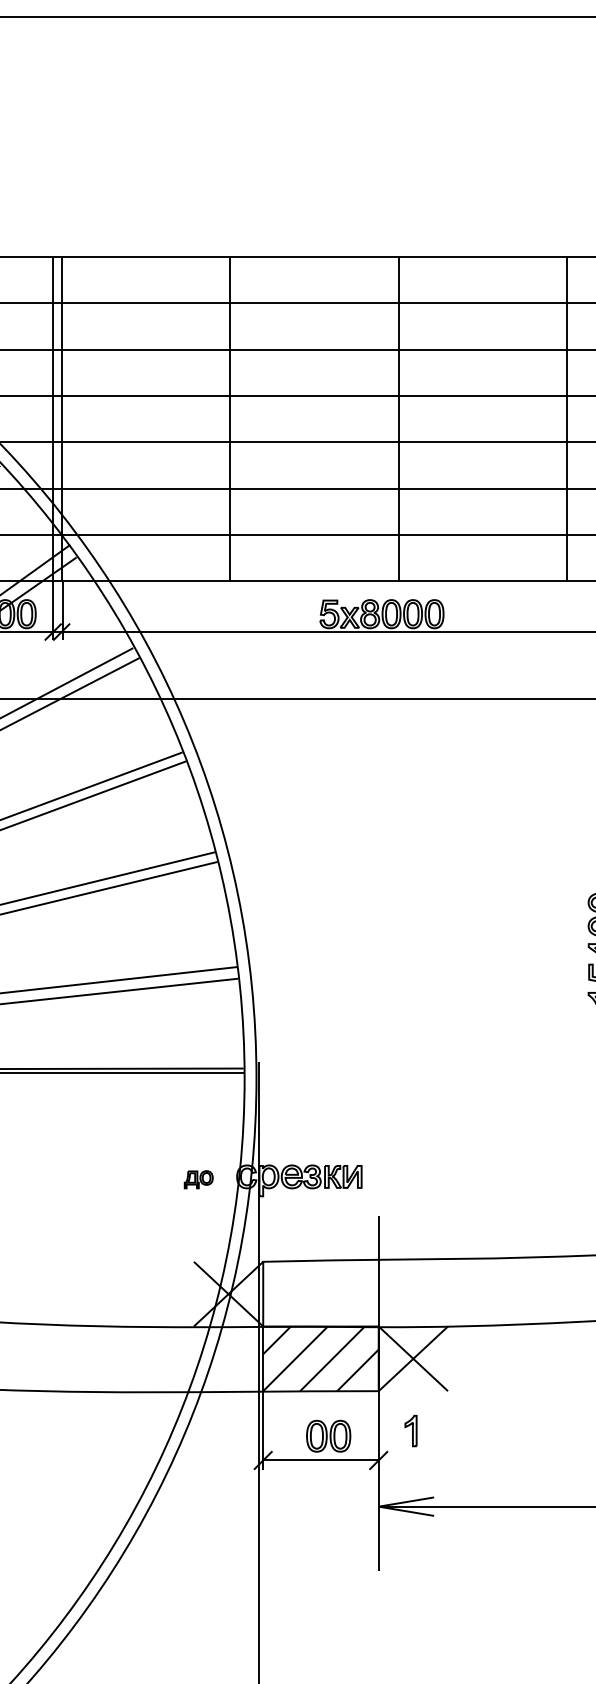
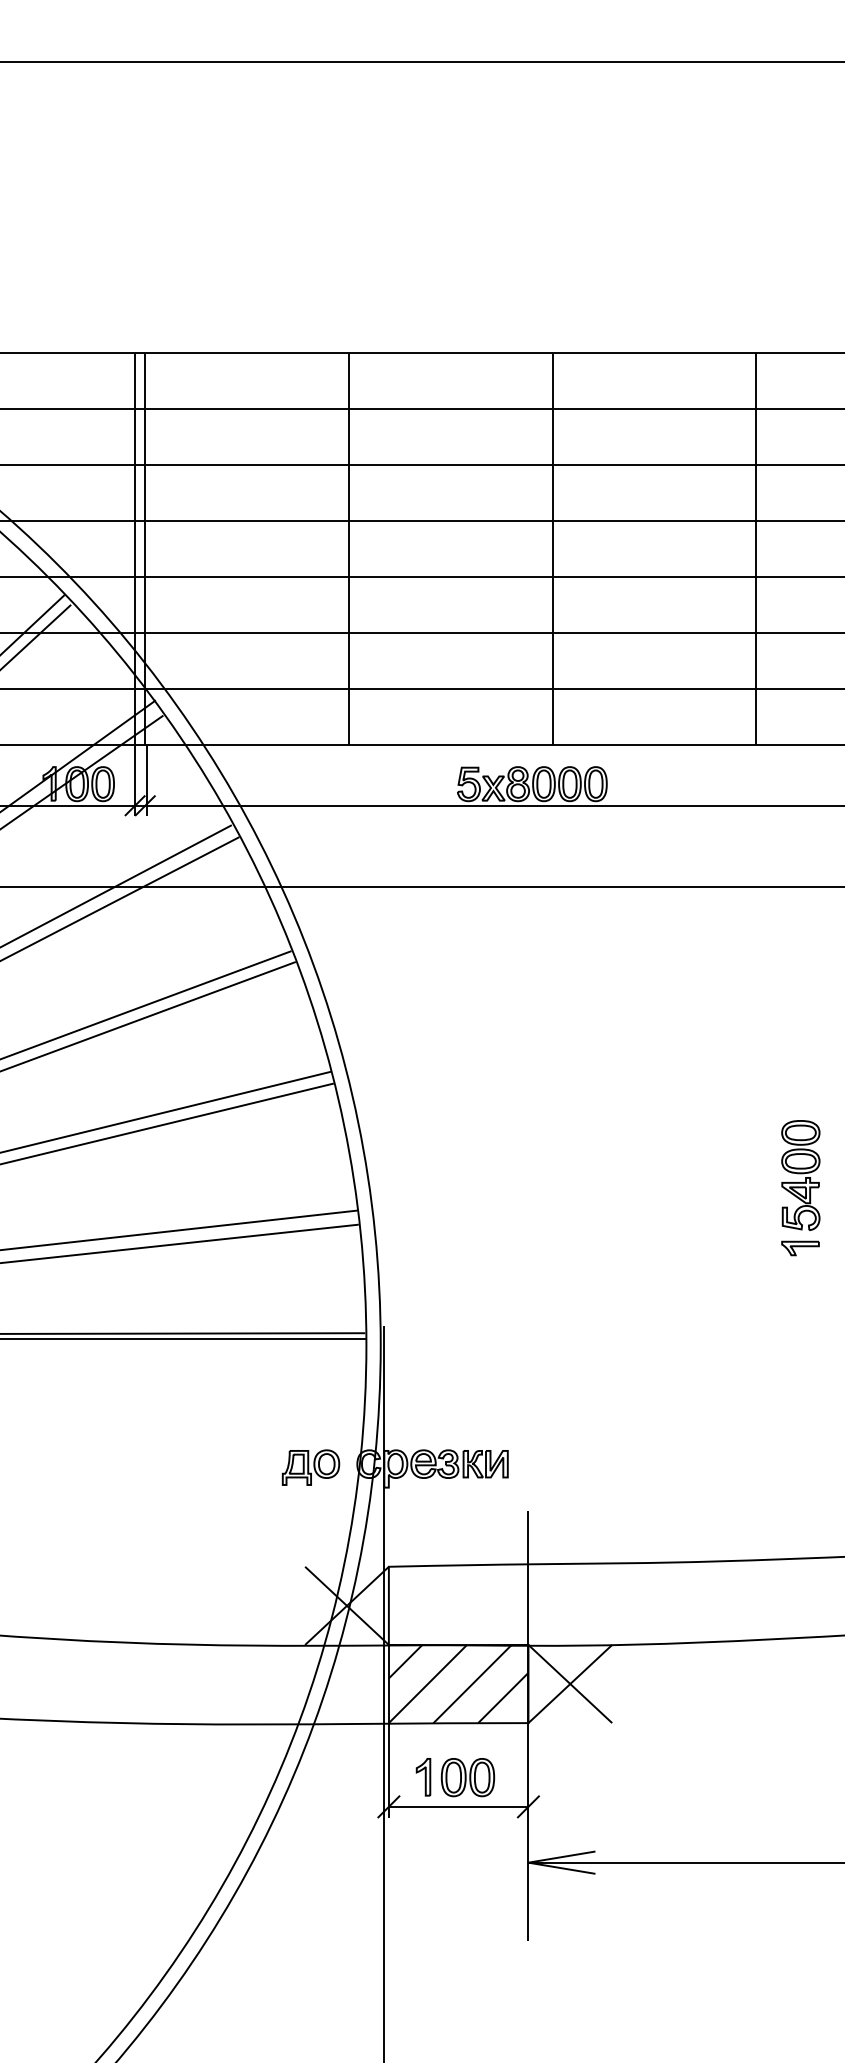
part: (198, 1179) -> (310, 1467), size x1.67
part: (411, 1431) -> (423, 1777), moved

